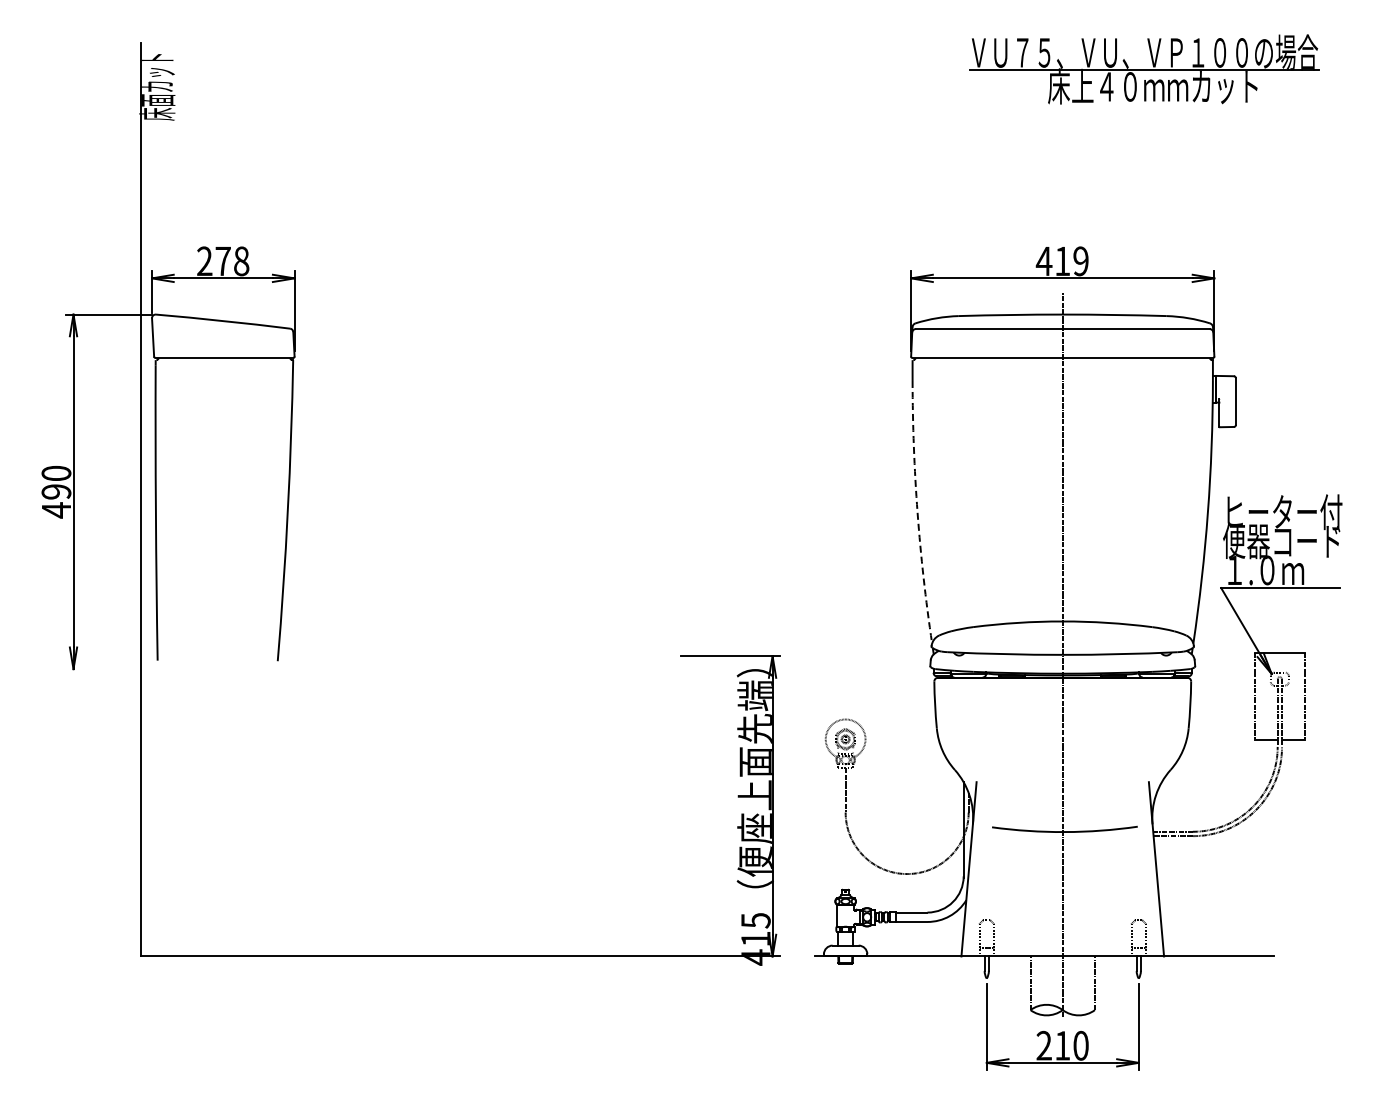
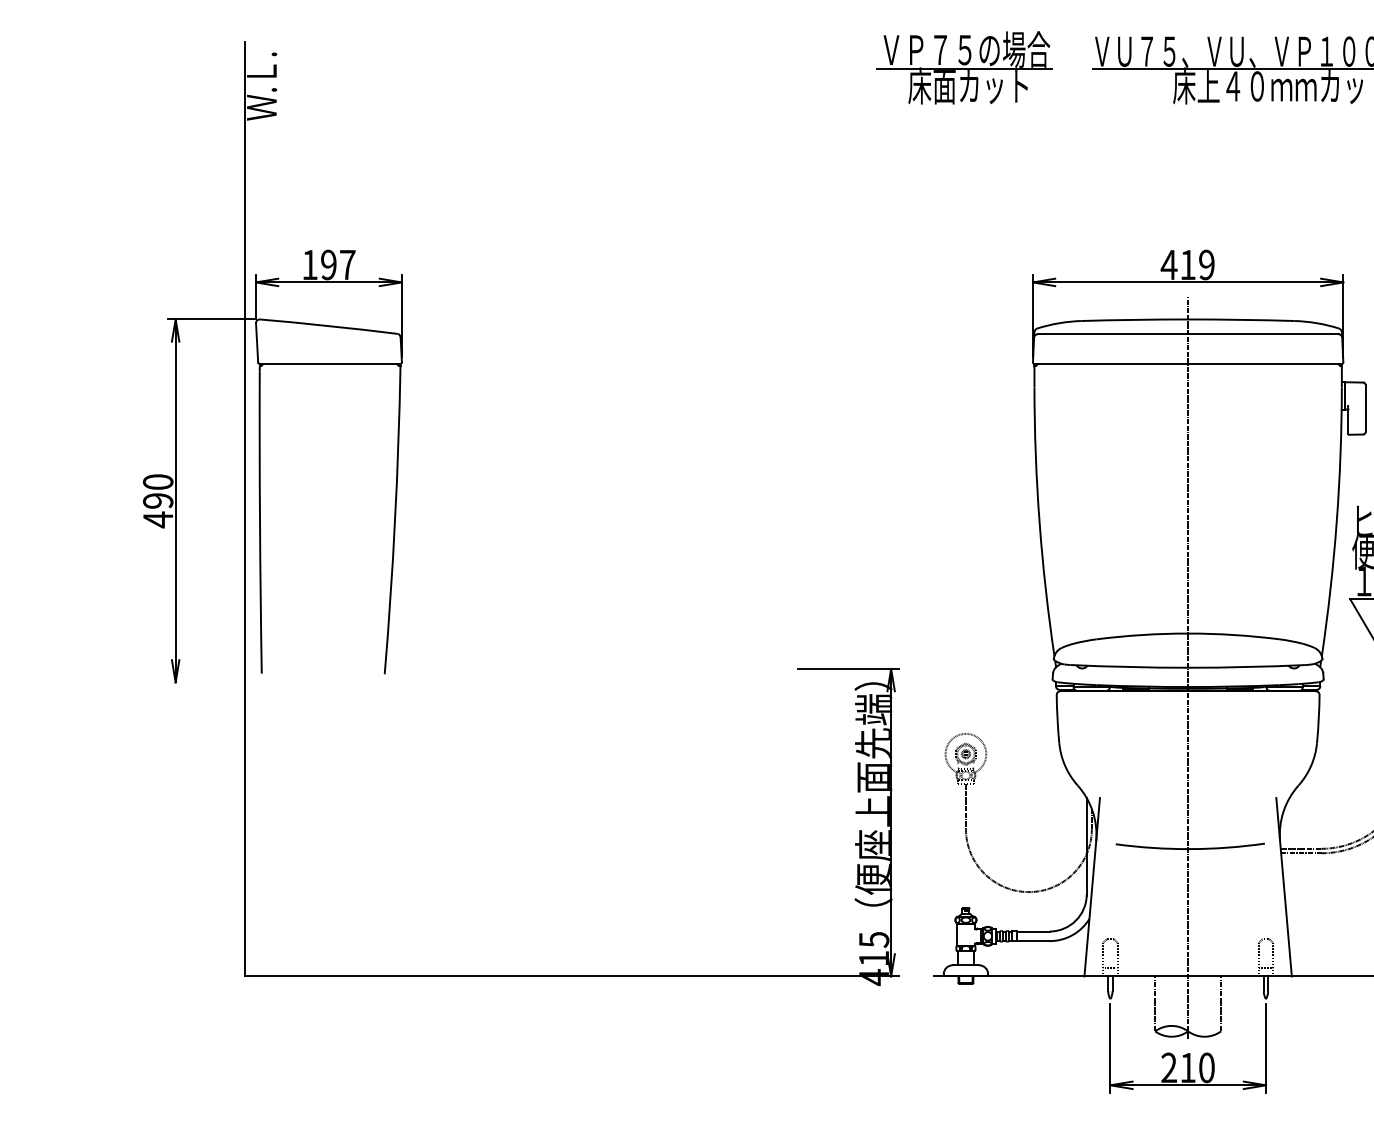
part: (844, 68) -> (964, 67), added
text: (157, 86) -> (261, 86), 床面カット -> Ｗ.Ｌ.
text: (223, 261) -> (329, 265), 278 -> 197
arc: (917, 512) -> (1039, 522), dashed -> solid

